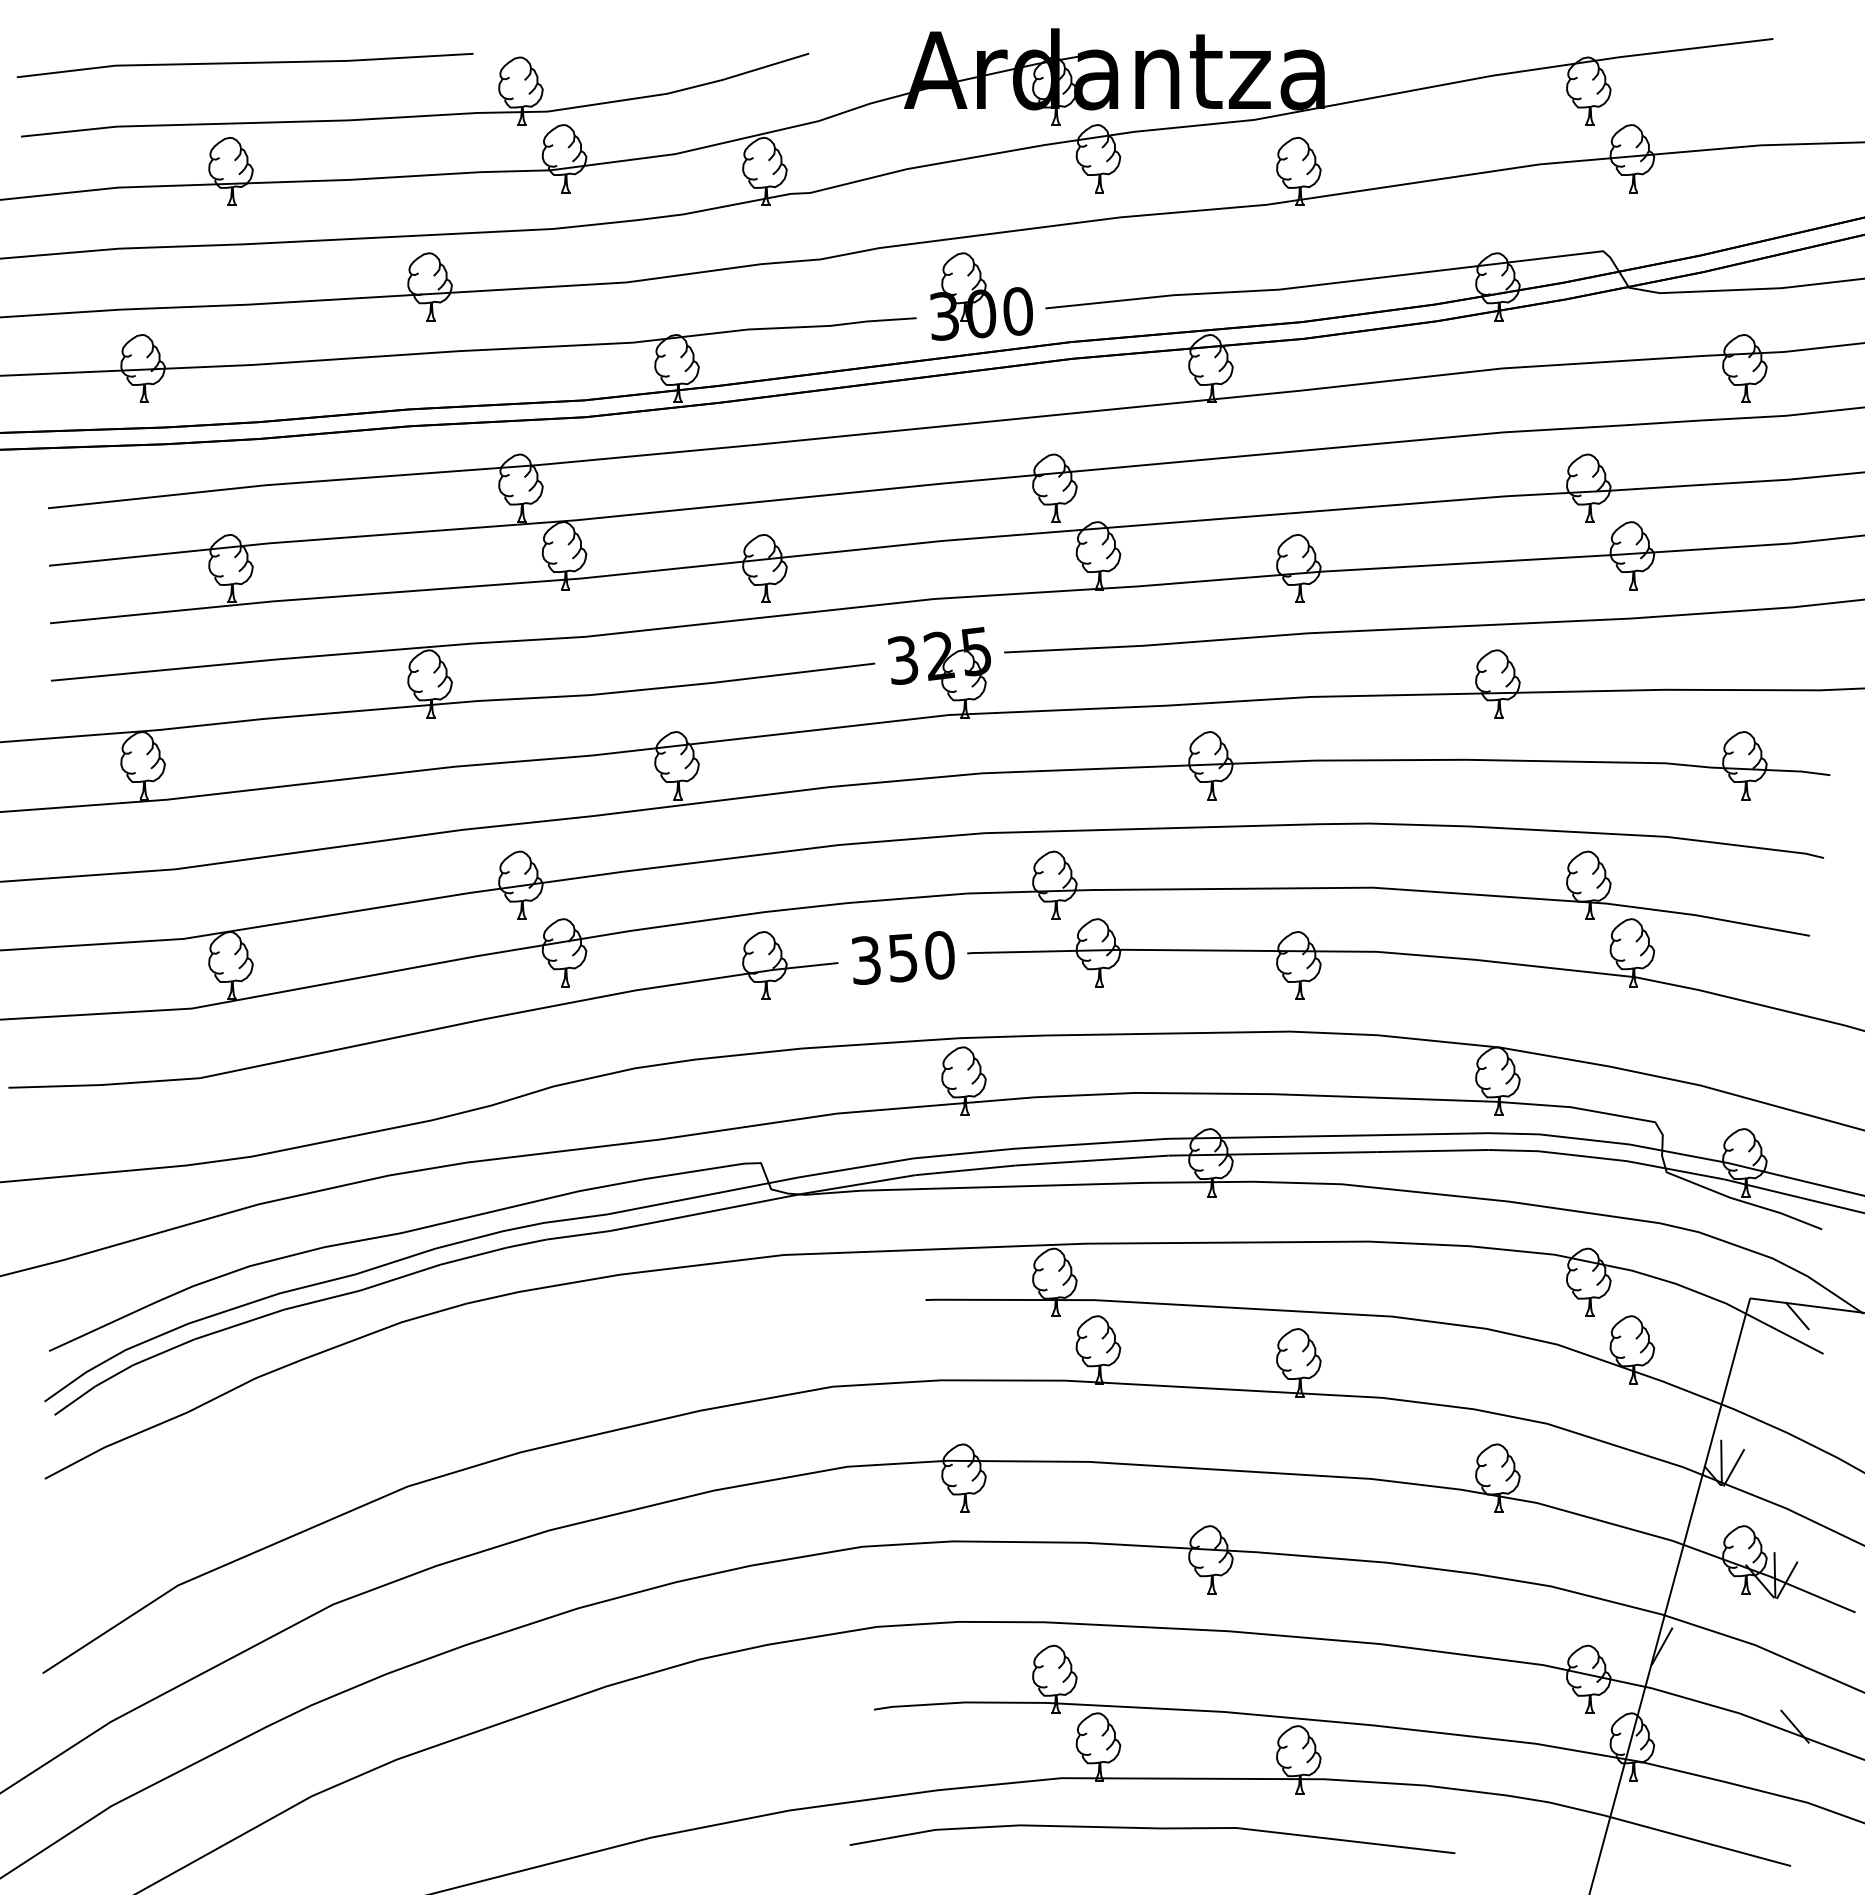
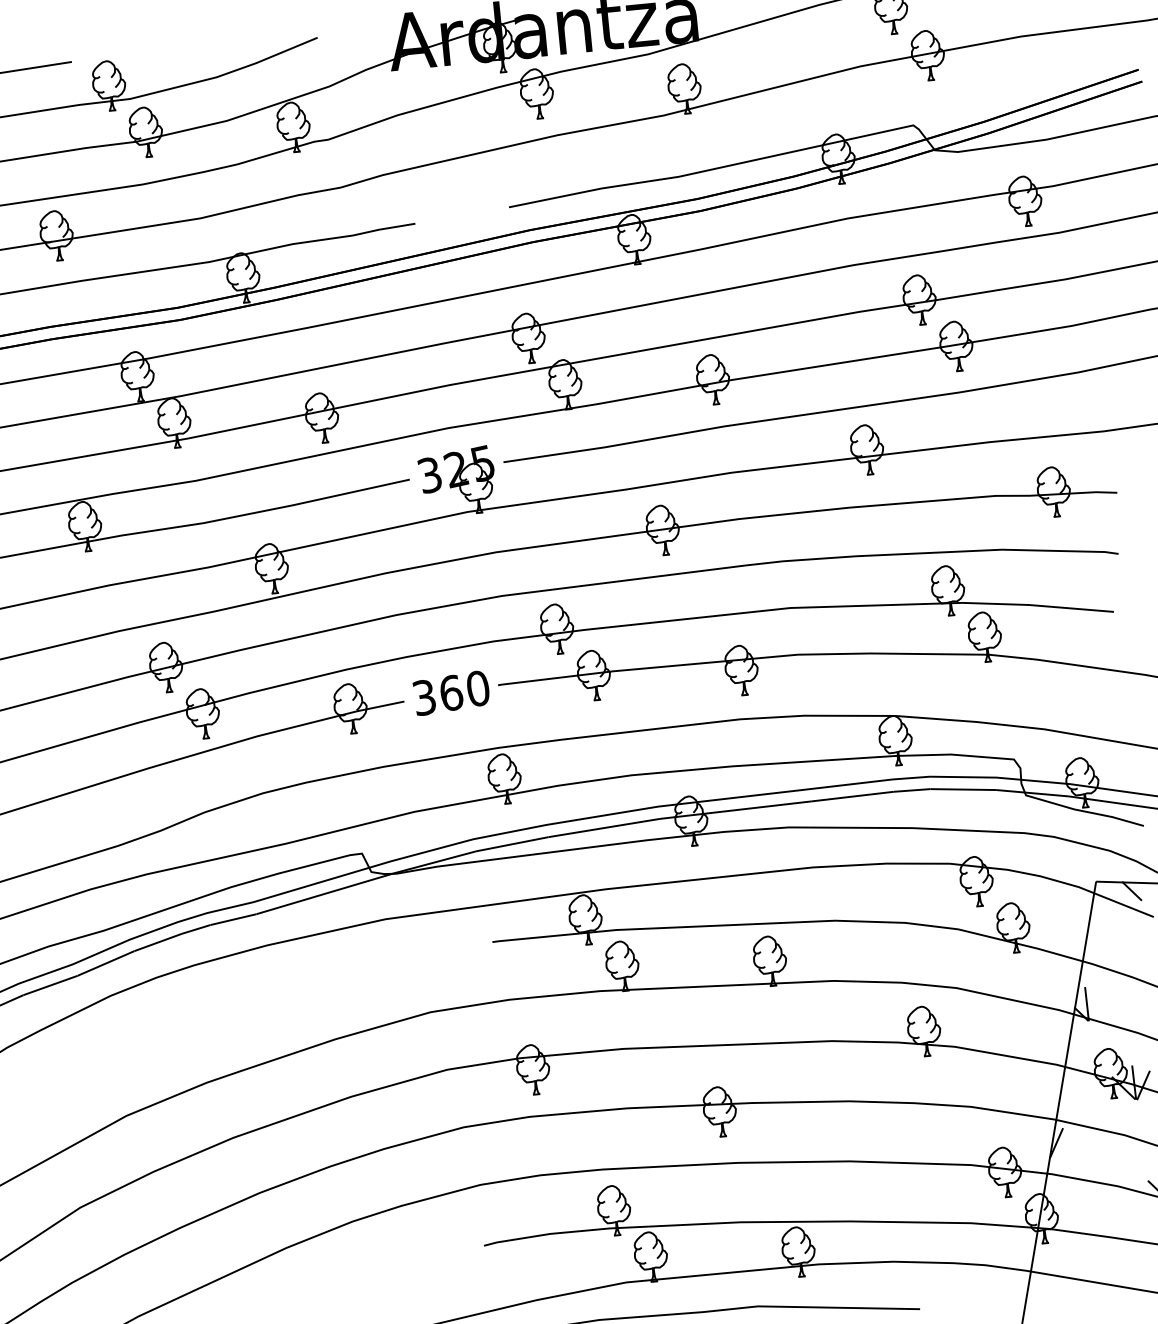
part: (981, 296) -> (461, 203), removed
text: (903, 957) -> (451, 692), 350 -> 360
line: (1733, 1467) -> (1096, 1006), removed

